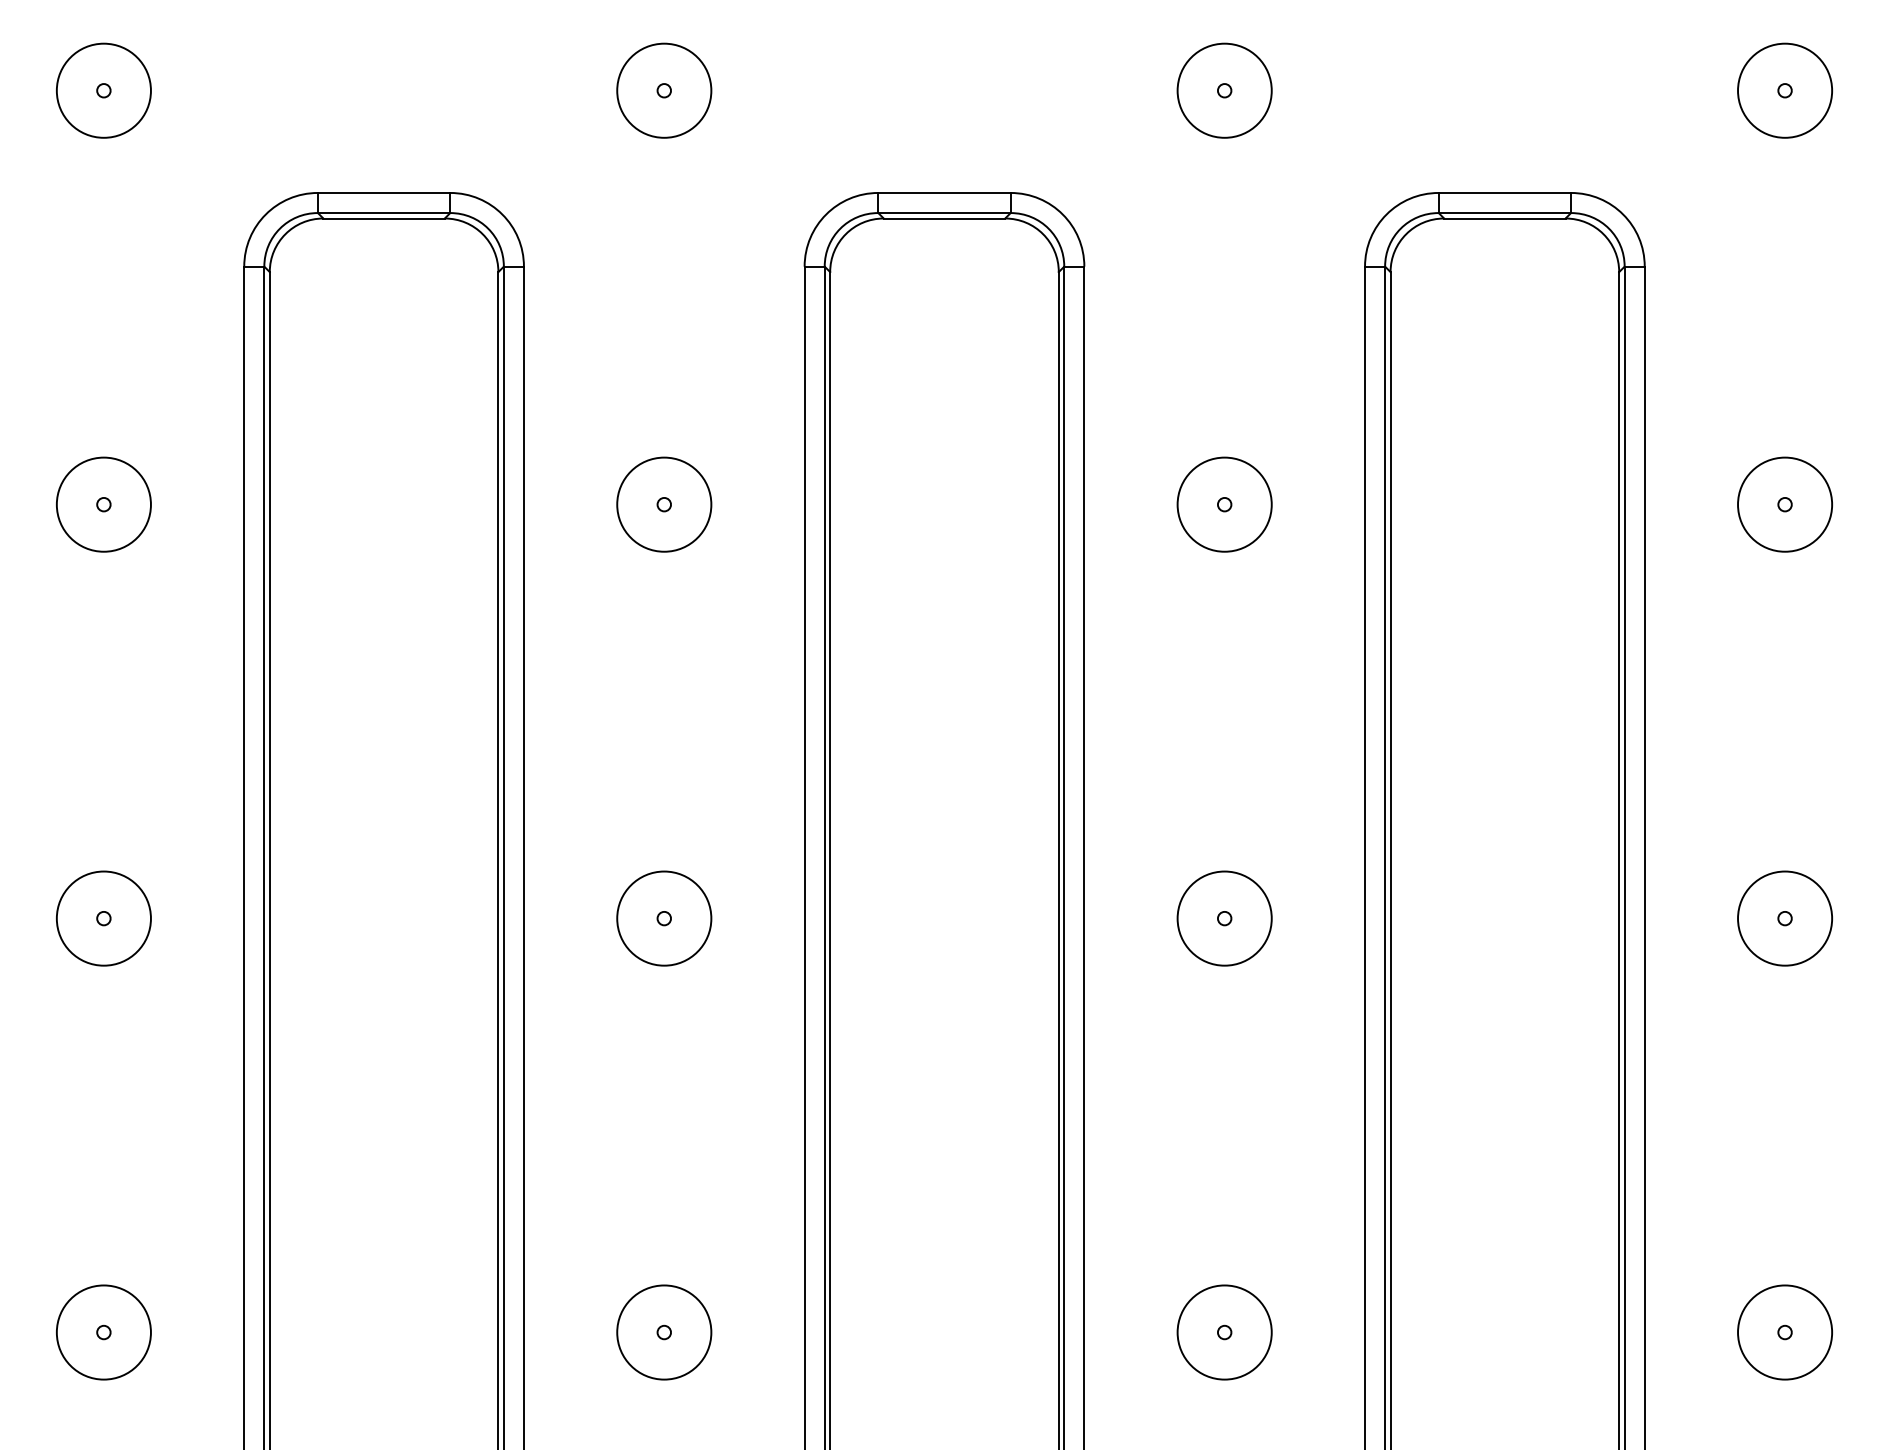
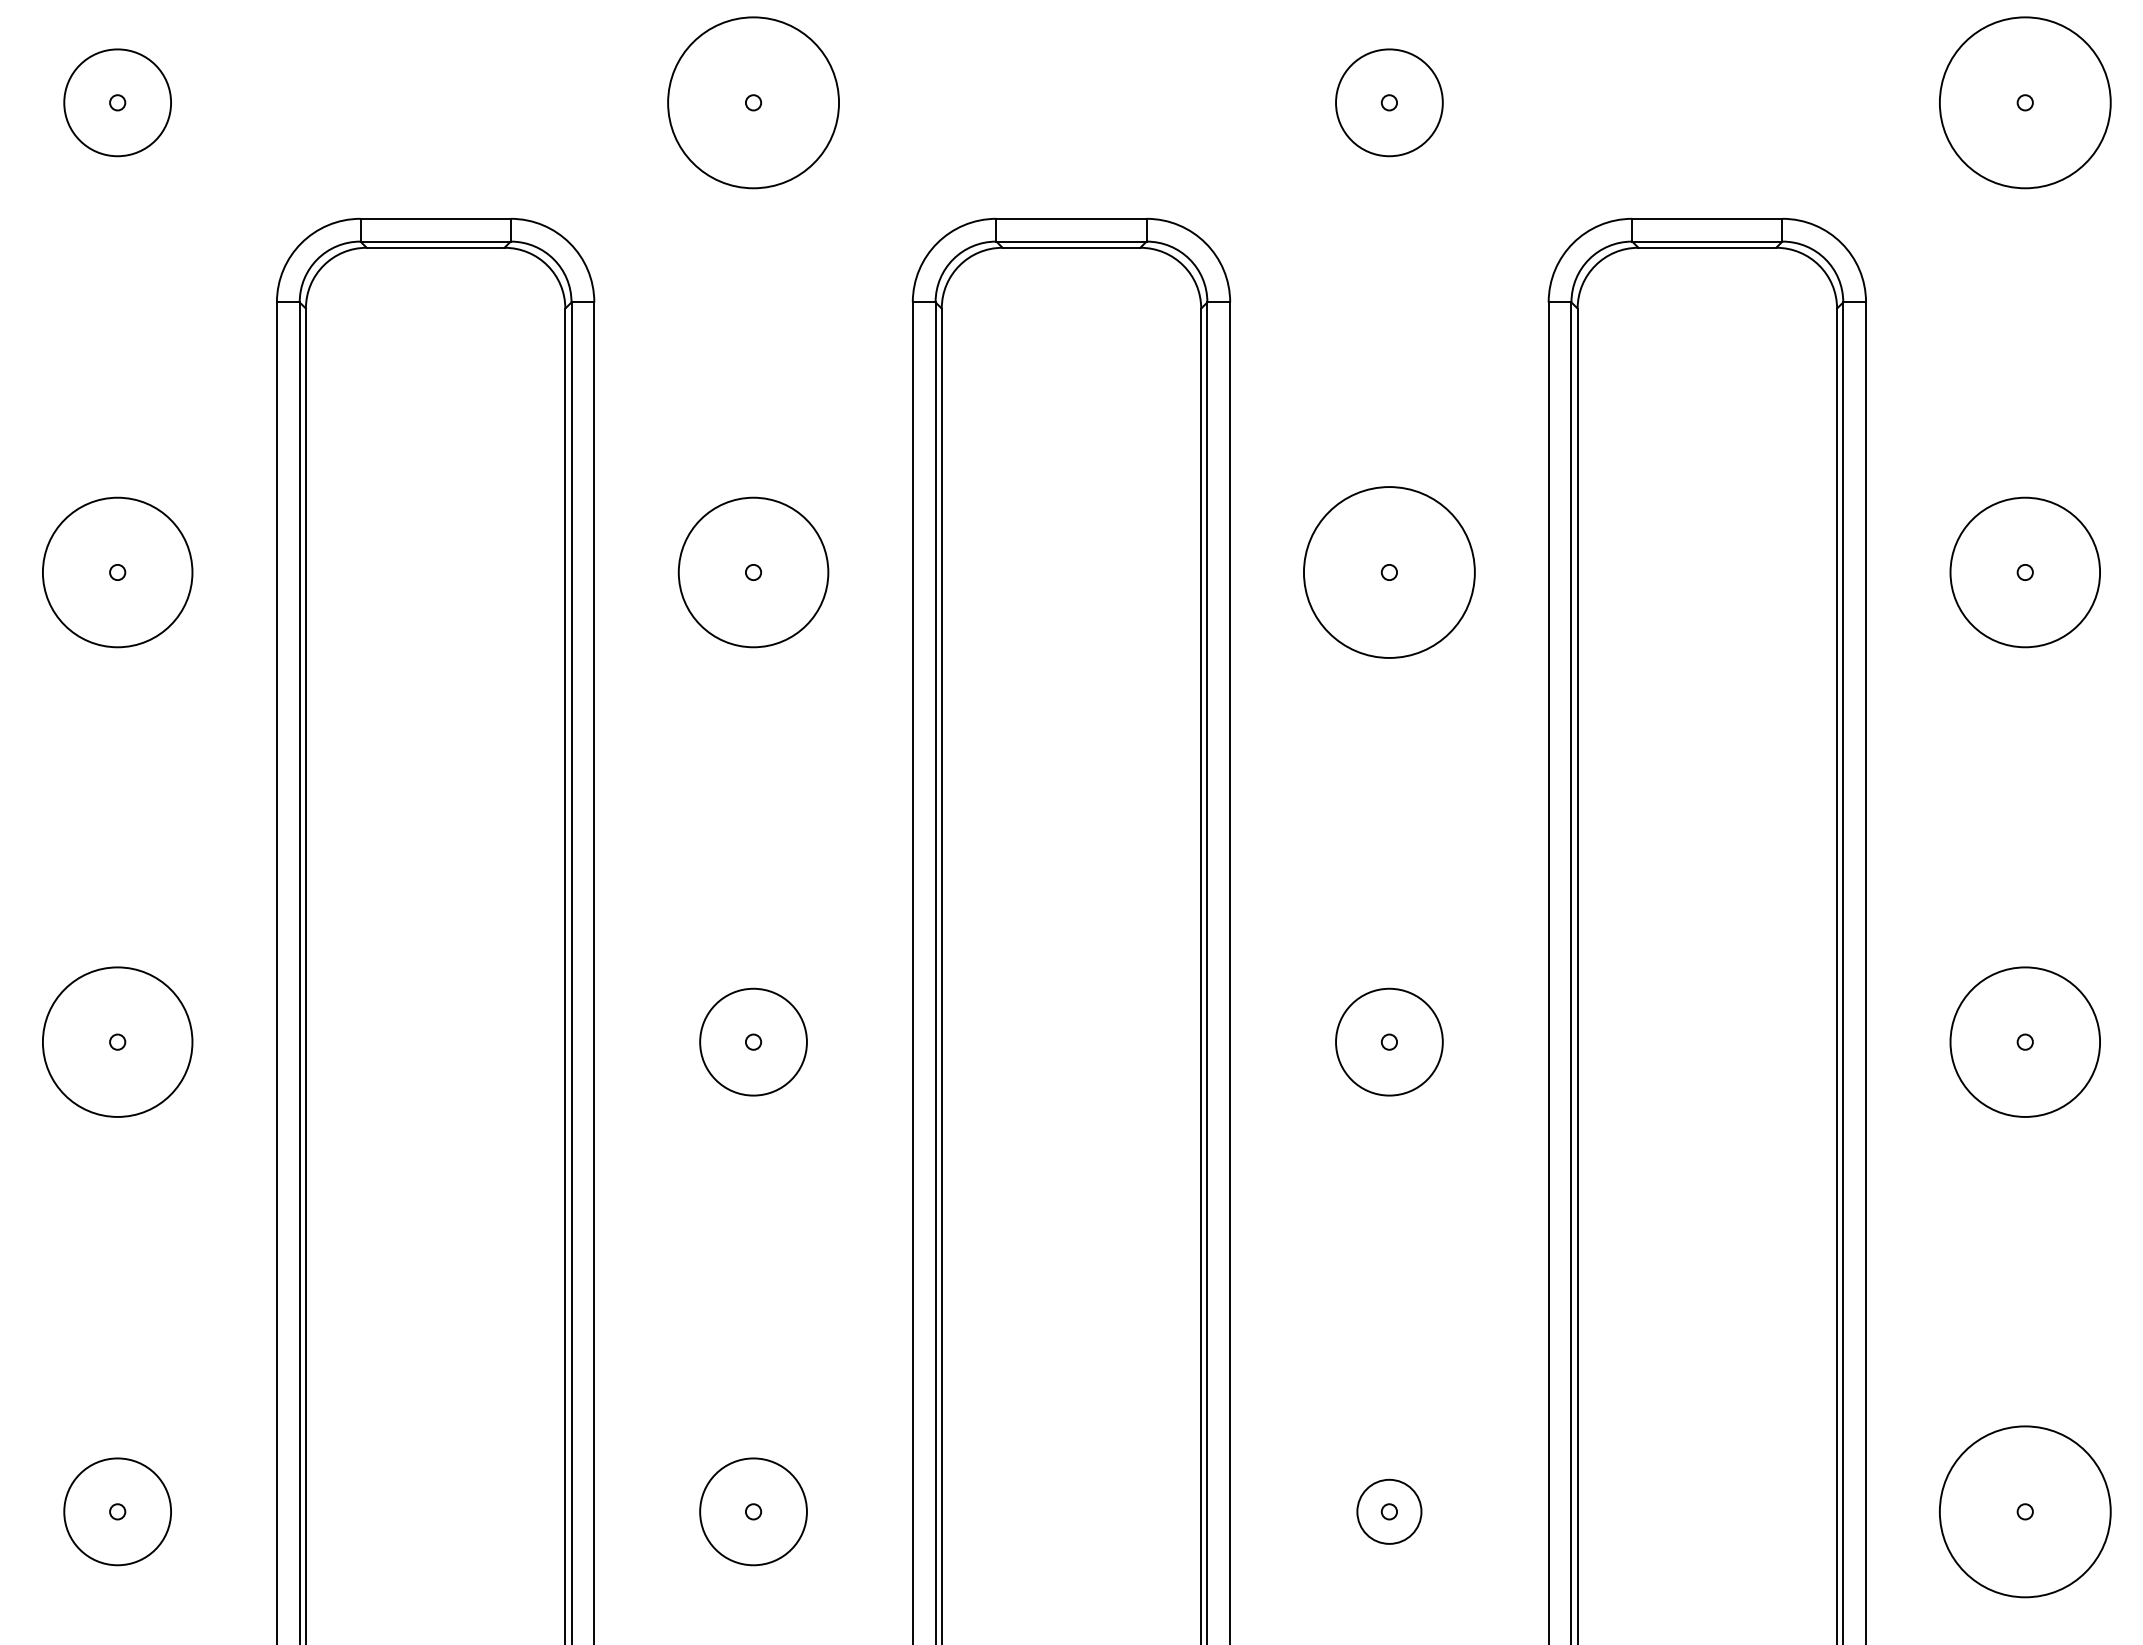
circle: (664, 90) -> (753, 102), size x1.6
circle: (1784, 90) -> (2024, 102), size x1.6
circle: (103, 504) -> (117, 572), size x1.4
circle: (664, 504) -> (753, 572), size x1.4
circle: (1224, 504) -> (1389, 572), size x1.6
circle: (1784, 504) -> (2024, 572), size x1.4
circle: (103, 918) -> (117, 1041), size x1.4
circle: (1784, 918) -> (2024, 1041), size x1.4
circle: (1224, 1332) -> (1389, 1511), size x0.6
circle: (1784, 1332) -> (2024, 1511), size x1.6

